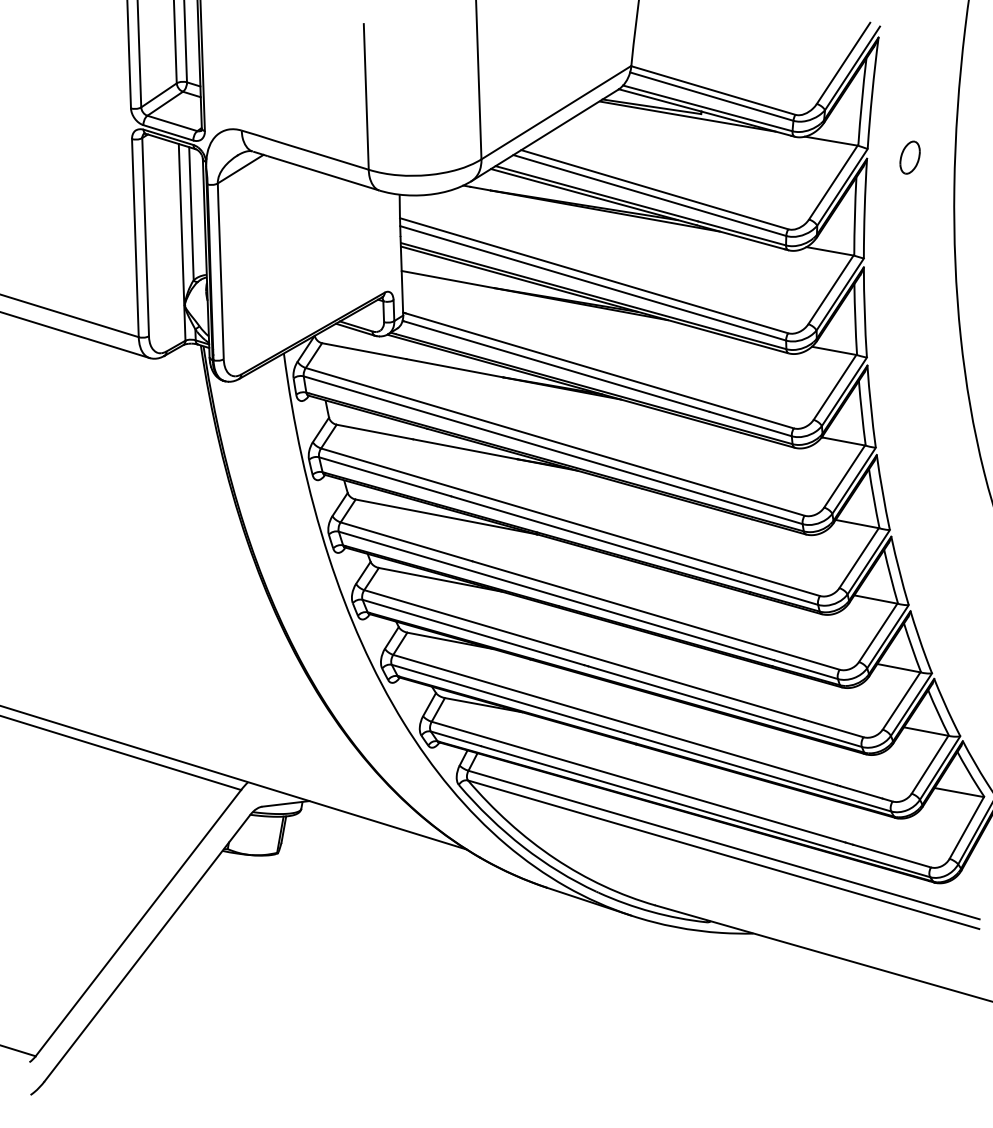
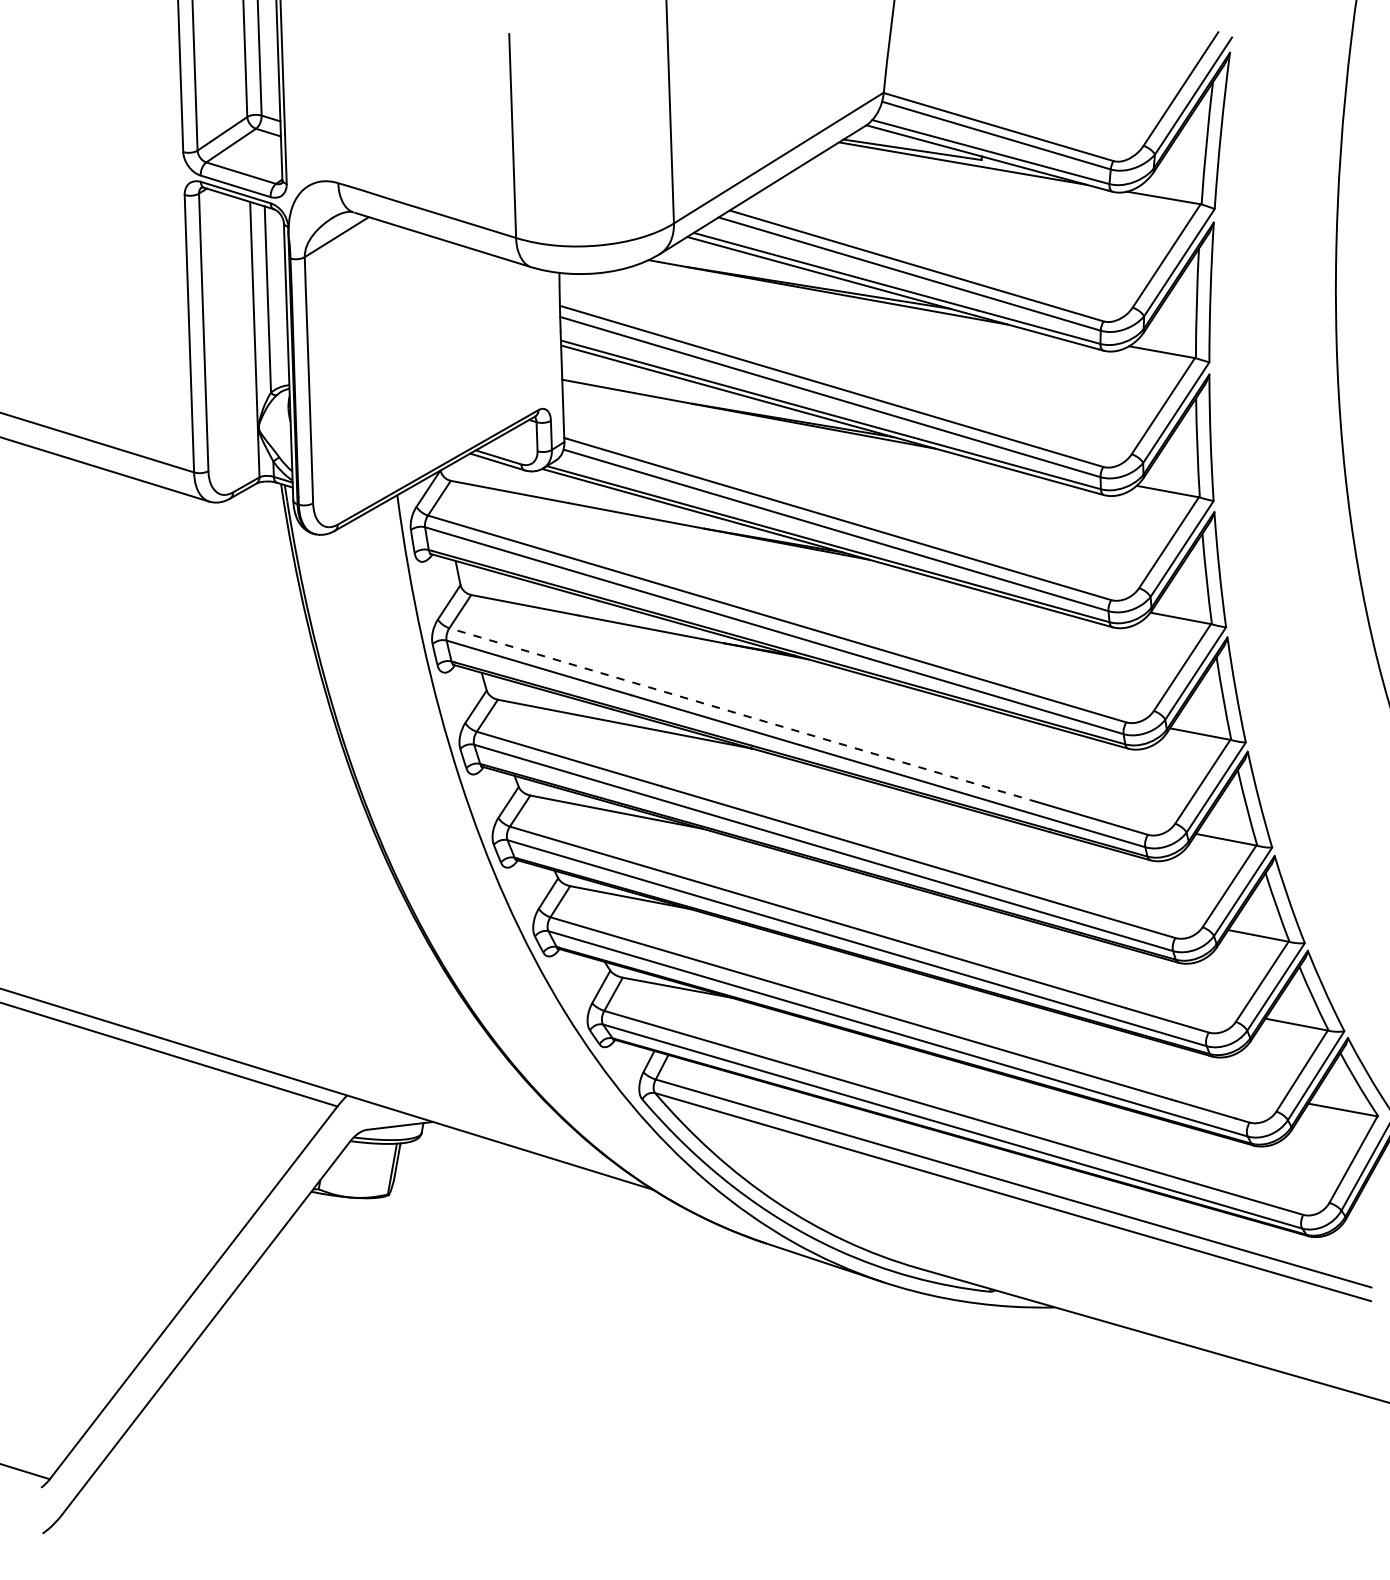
part: (909, 157) -> (1273, 220), removed
line: (531, 510) -> (743, 715), solid -> dashed

